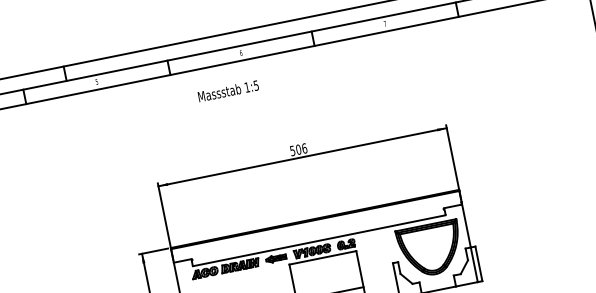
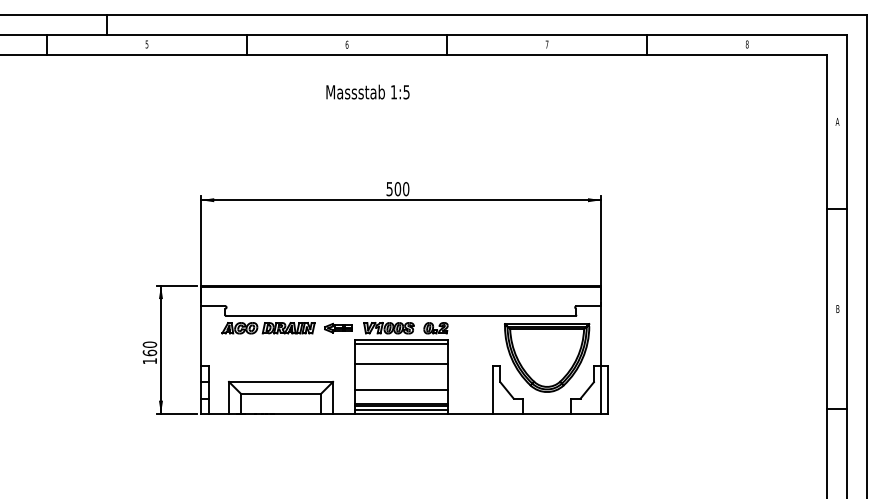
text: (228, 90) -> (367, 91), moved
text: (304, 148) -> (406, 188), 506 -> 500
line: (322, 260) -> (400, 343), added
line: (325, 274) -> (400, 363), added

